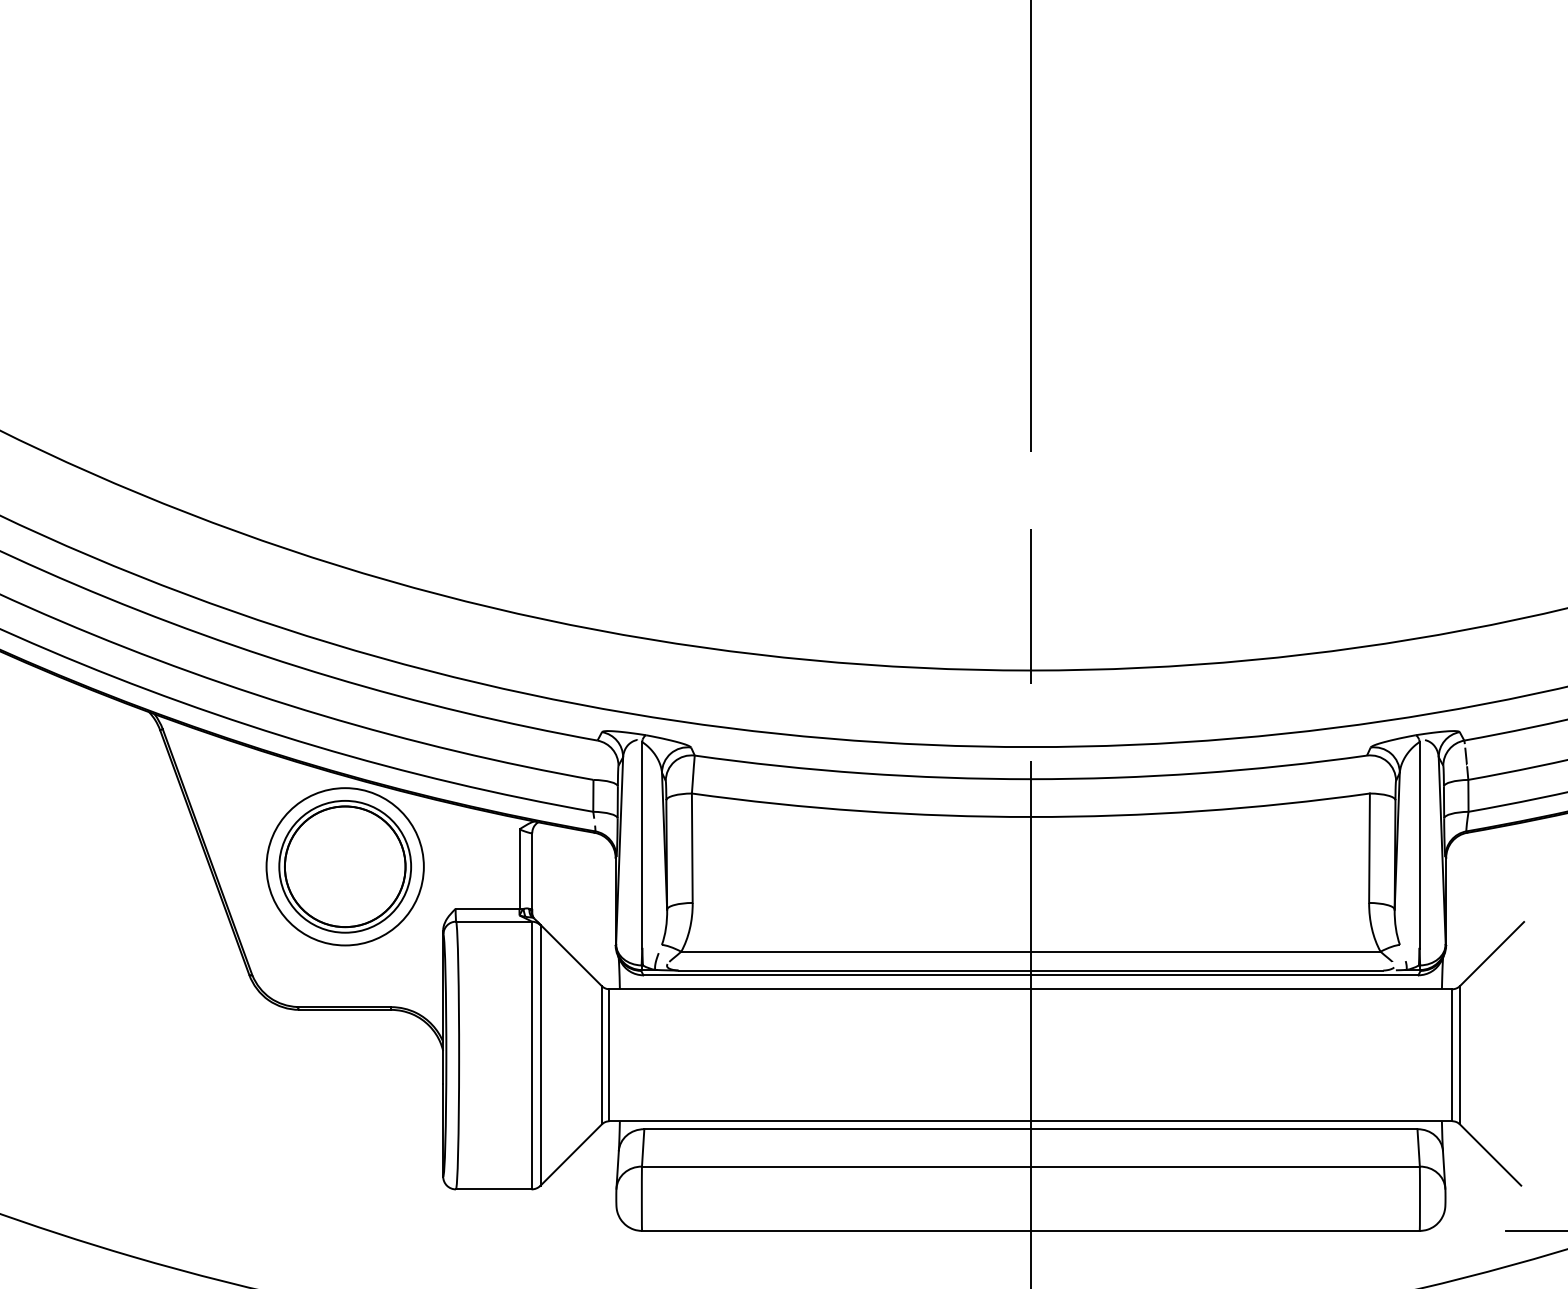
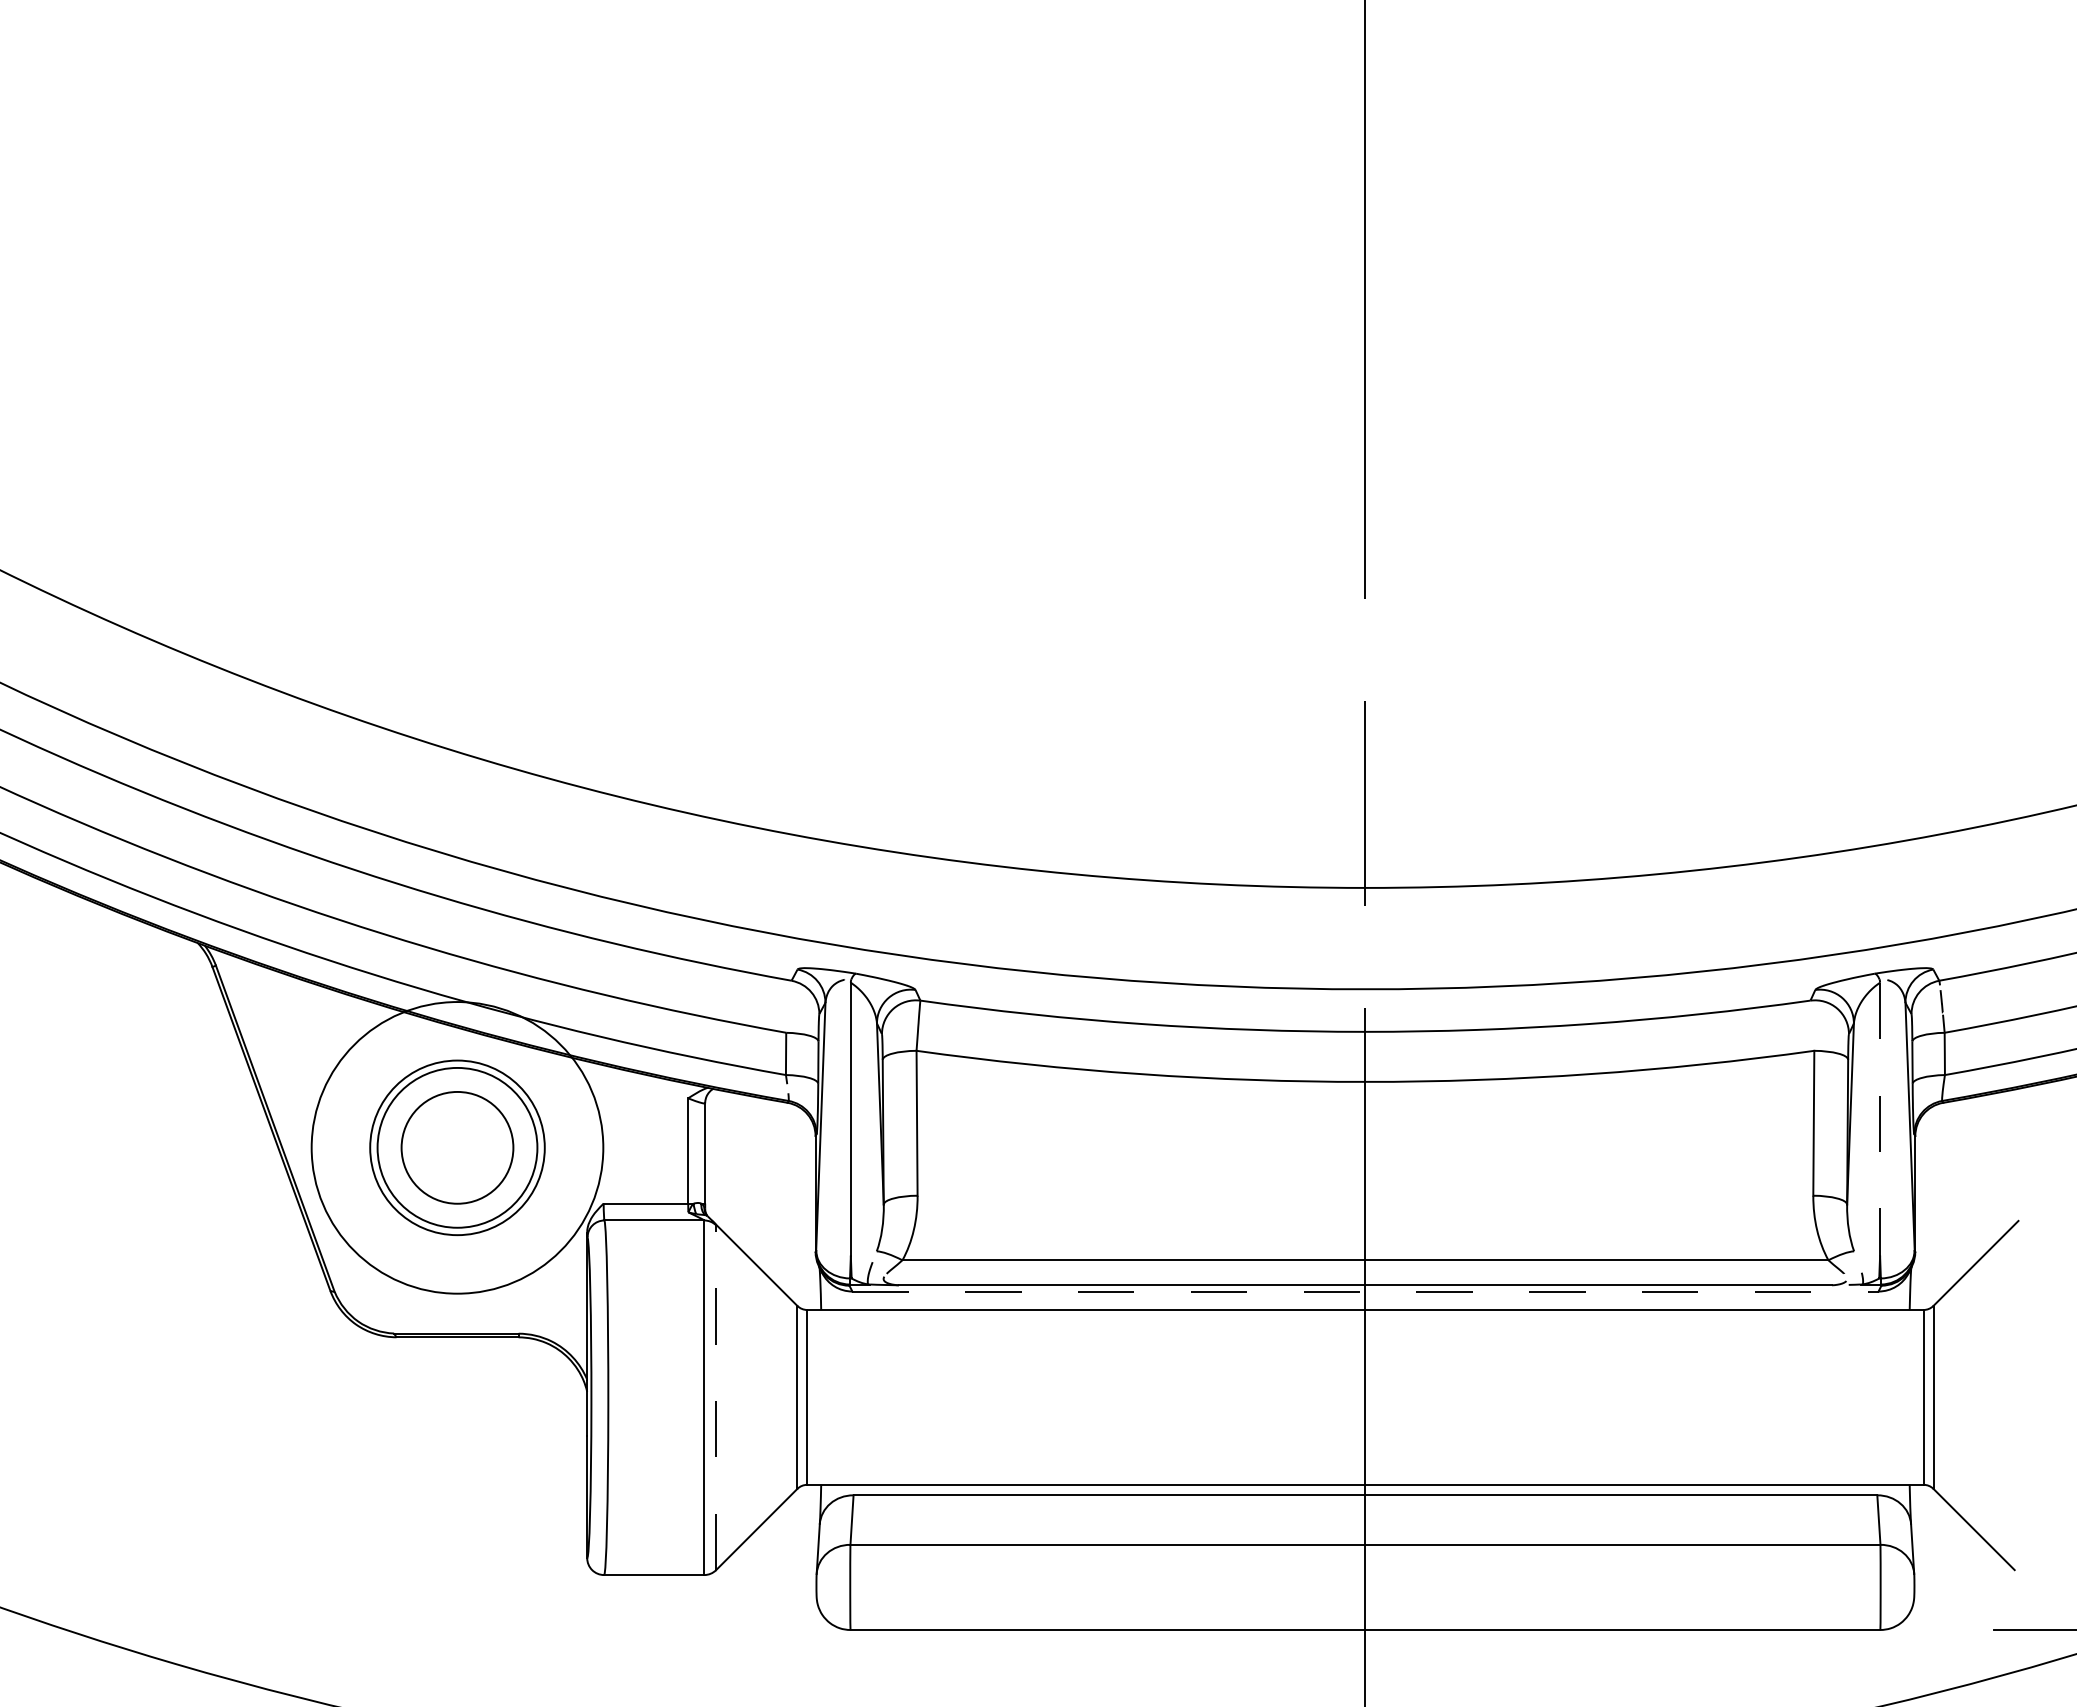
line: (1419, 845) -> (1880, 1119), solid -> dashed
circle: (345, 866) -> (457, 1147), size x0.7
circle: (345, 866) -> (457, 1147), size x1.4
line: (1030, 975) -> (1365, 1291), solid -> dashed
line: (540, 1055) -> (716, 1397), solid -> dashed

